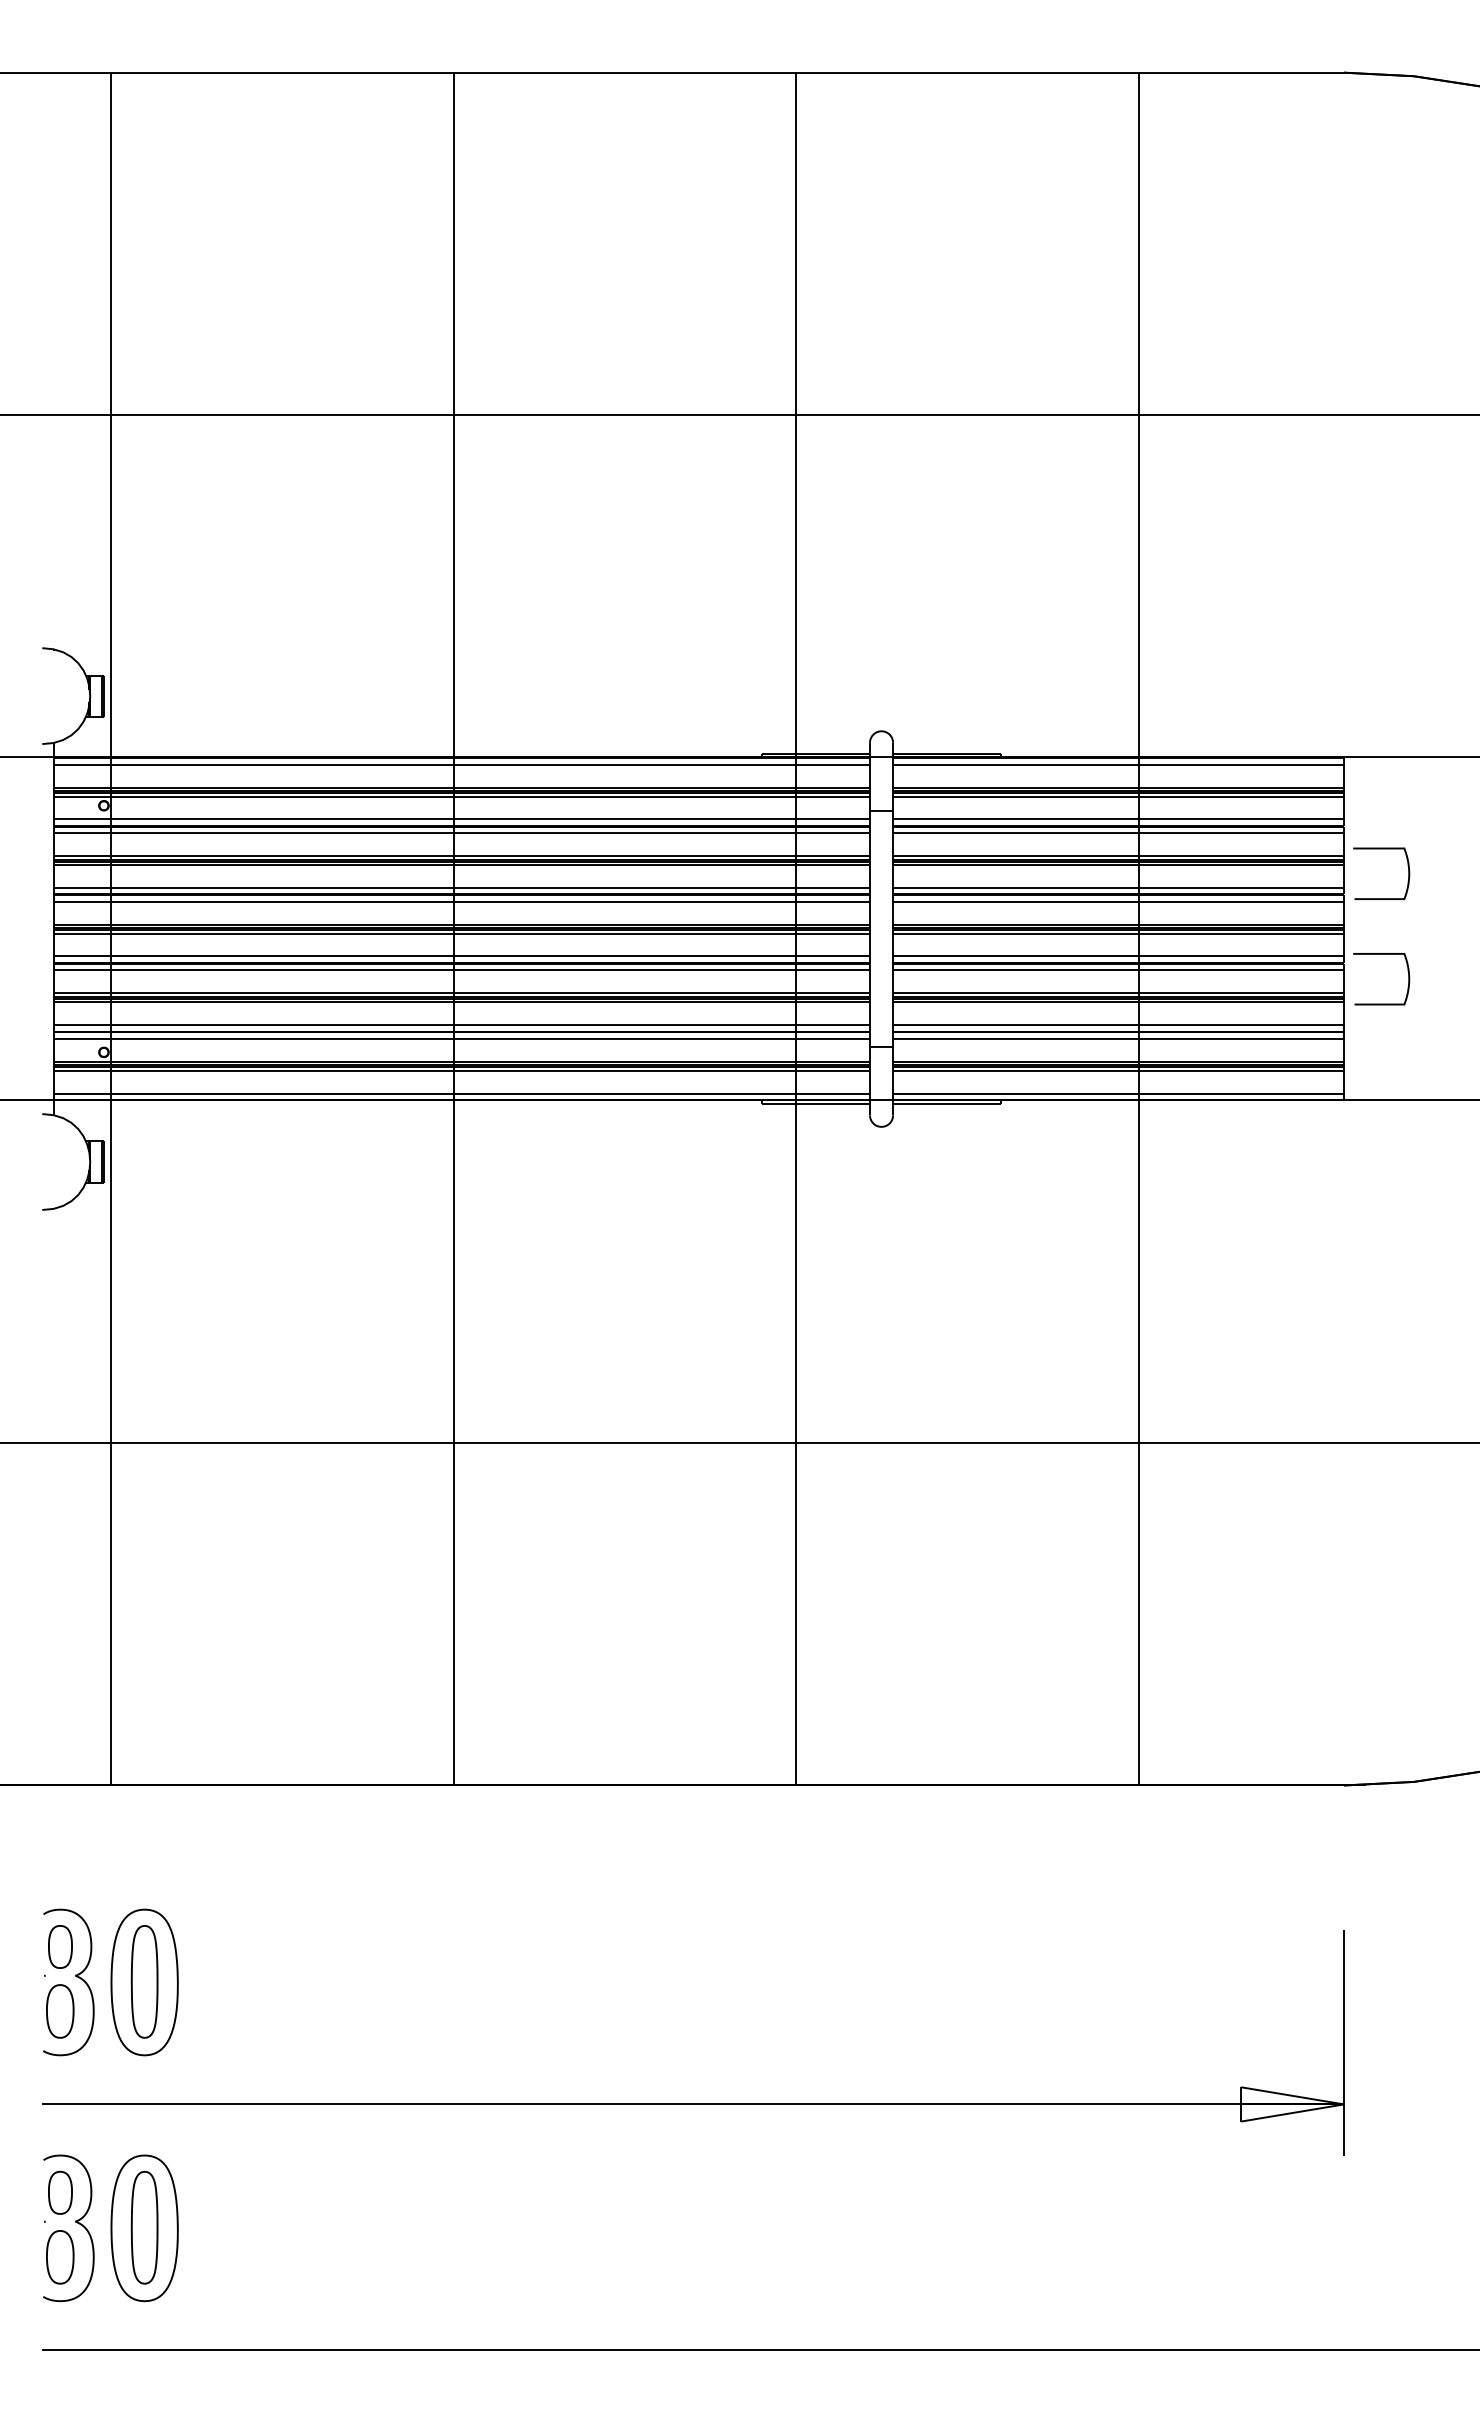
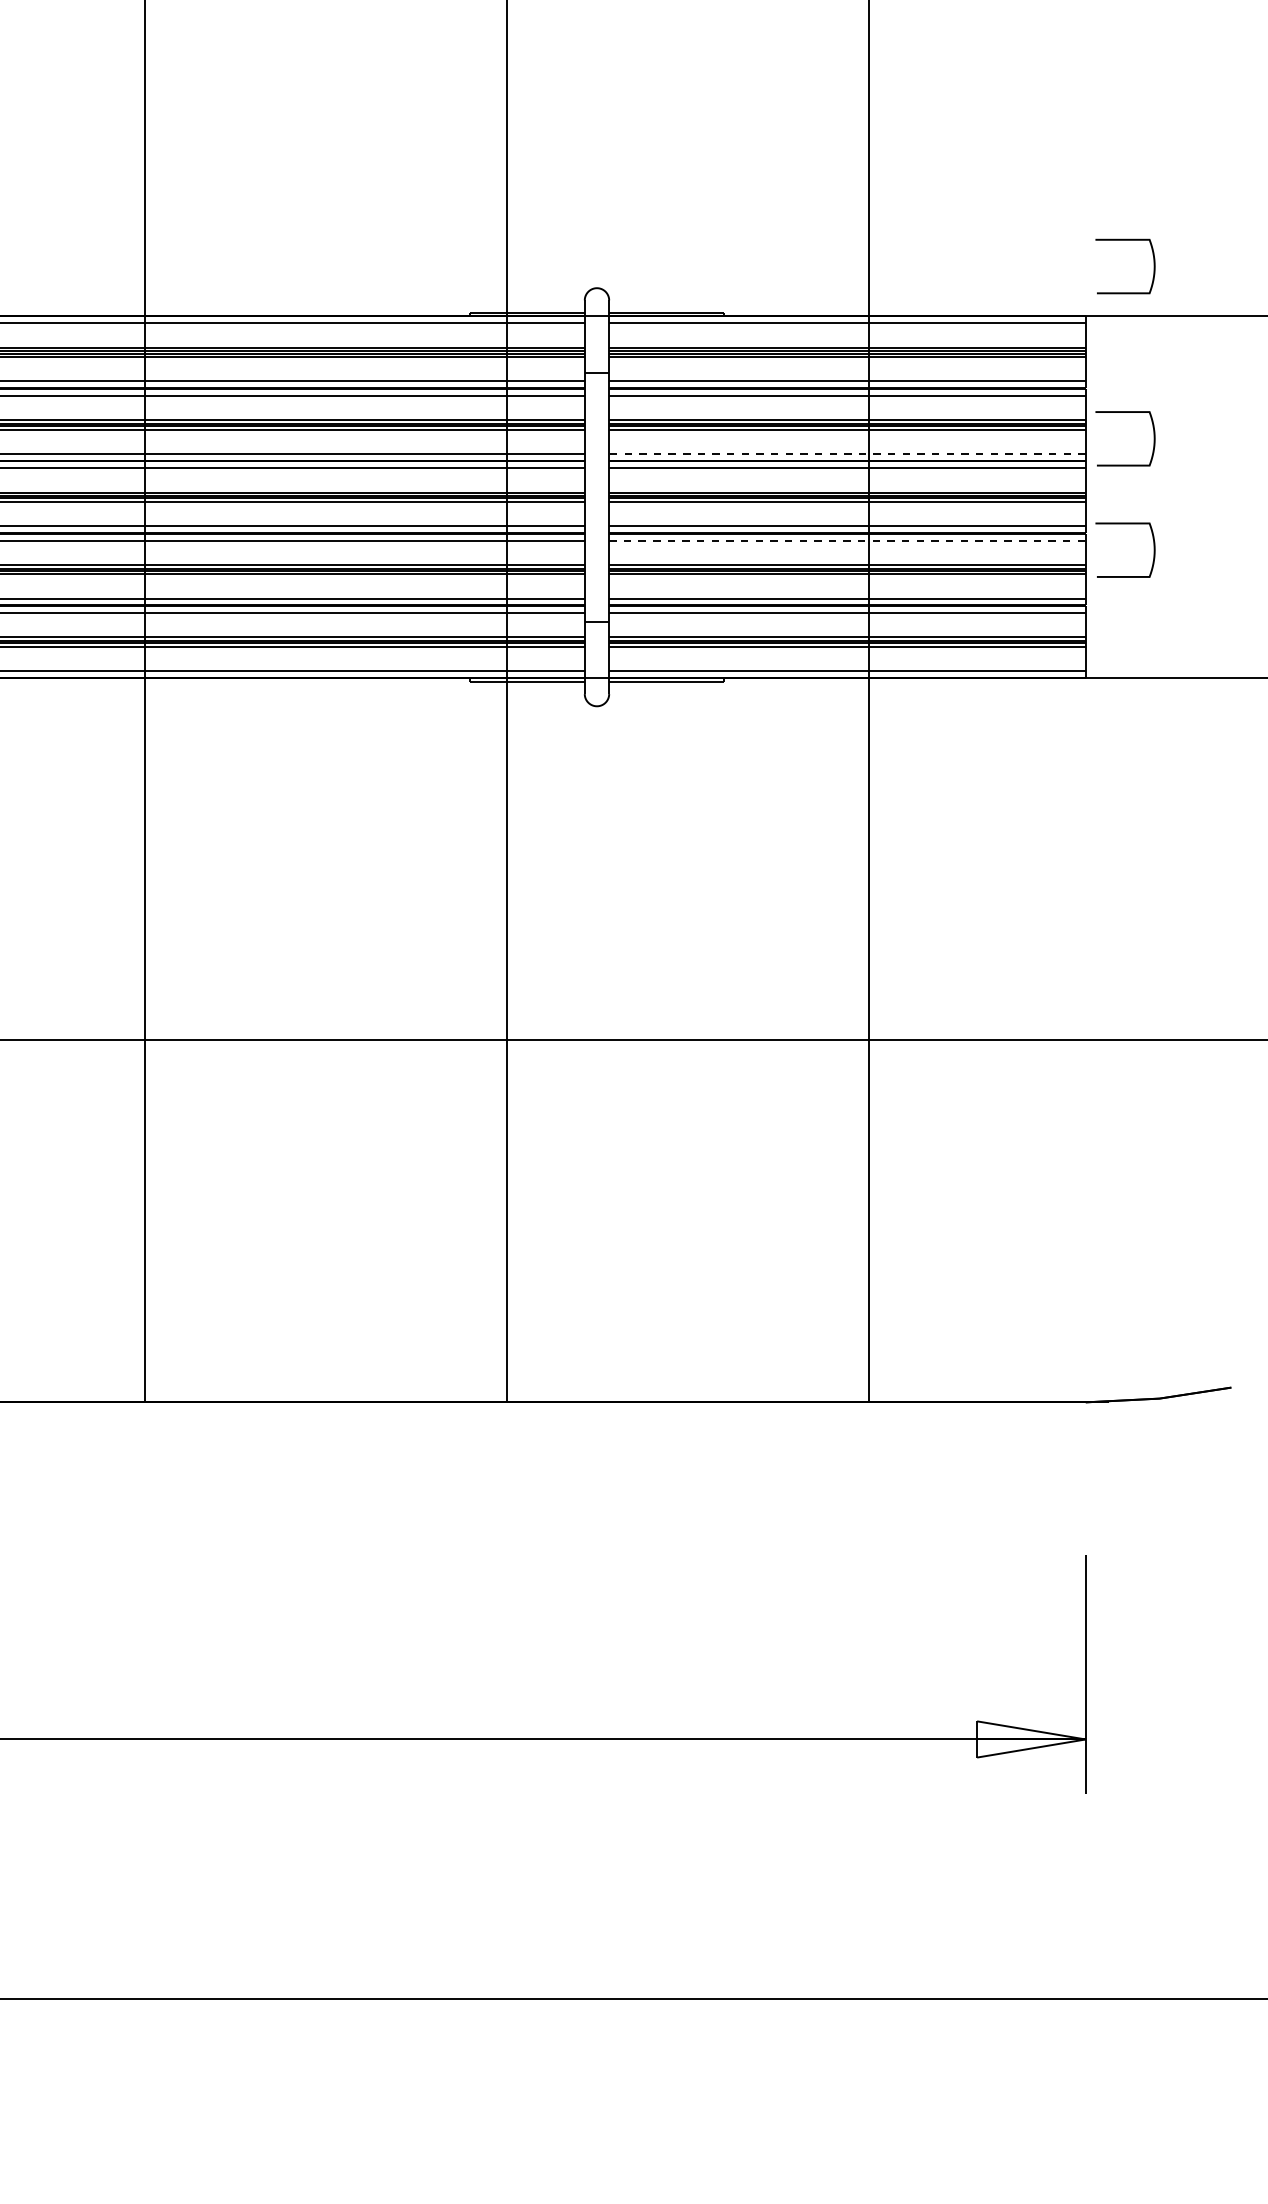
curve: (1381, 686) -> (1125, 240), added
line: (1118, 887) -> (847, 453), solid -> dashed
line: (1119, 970) -> (848, 541), solid -> dashed

